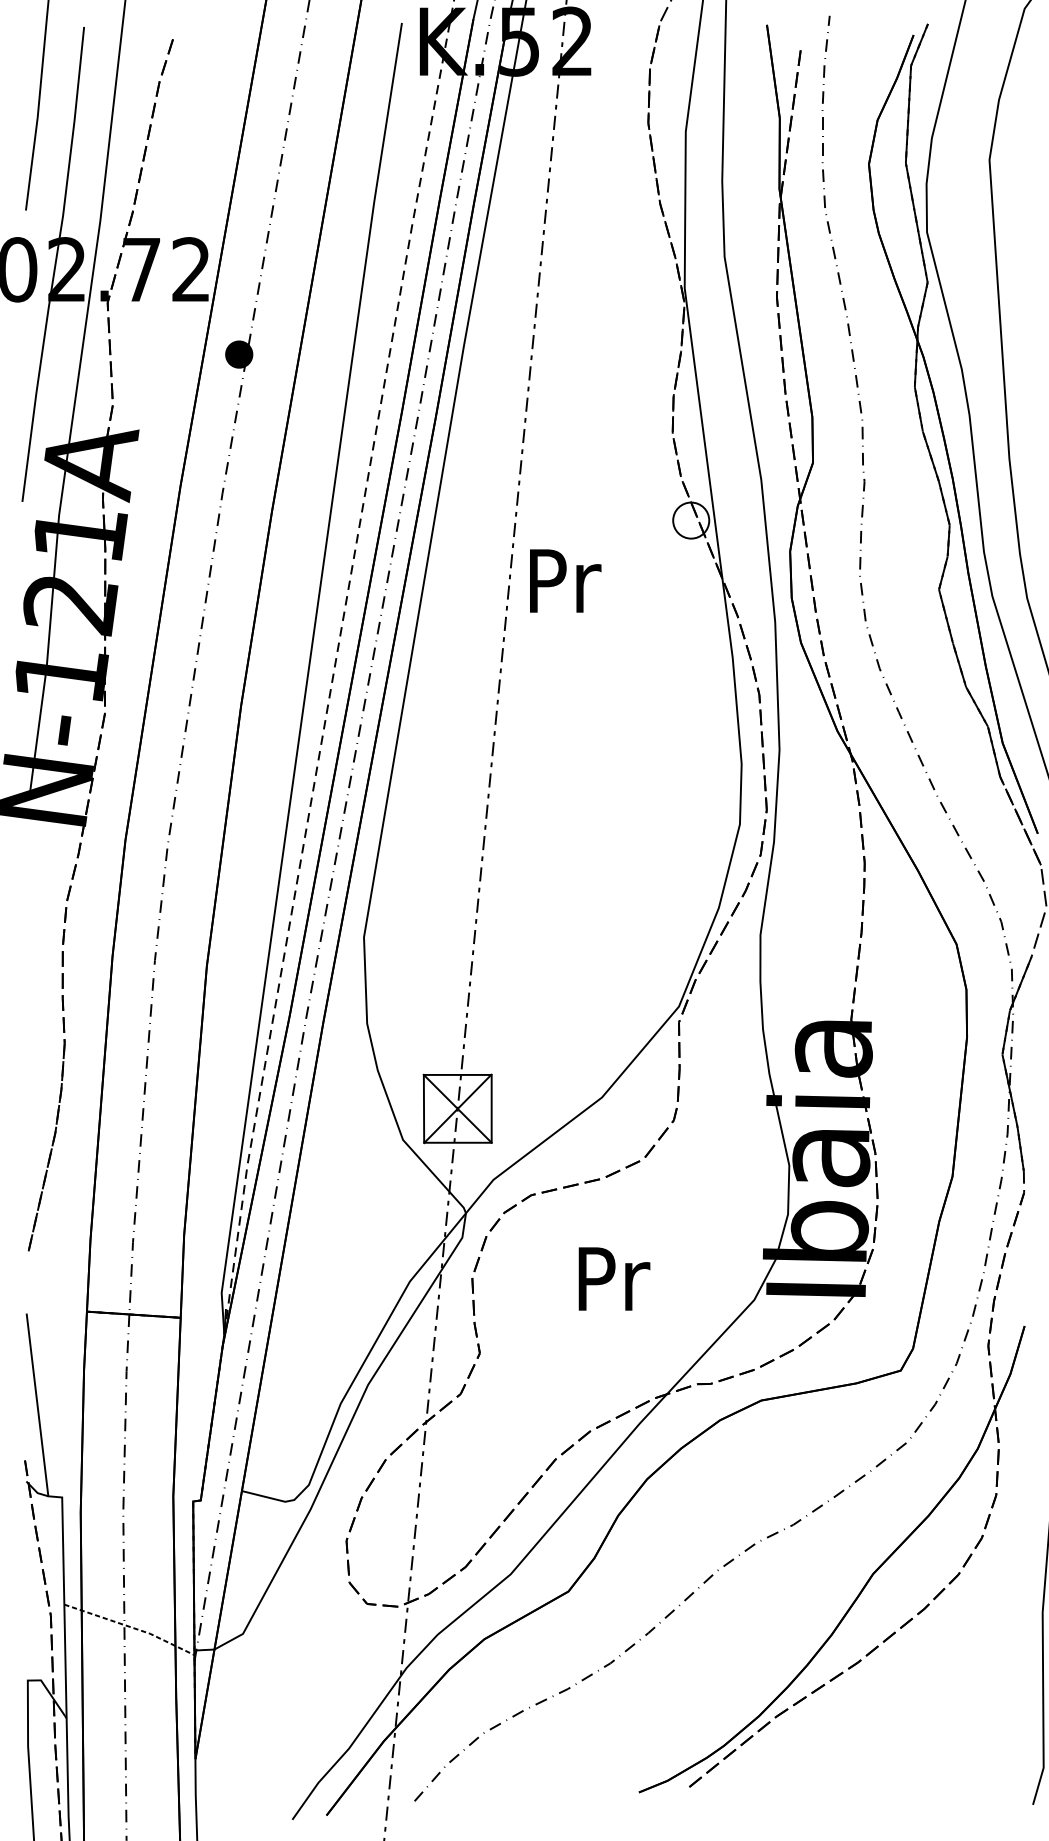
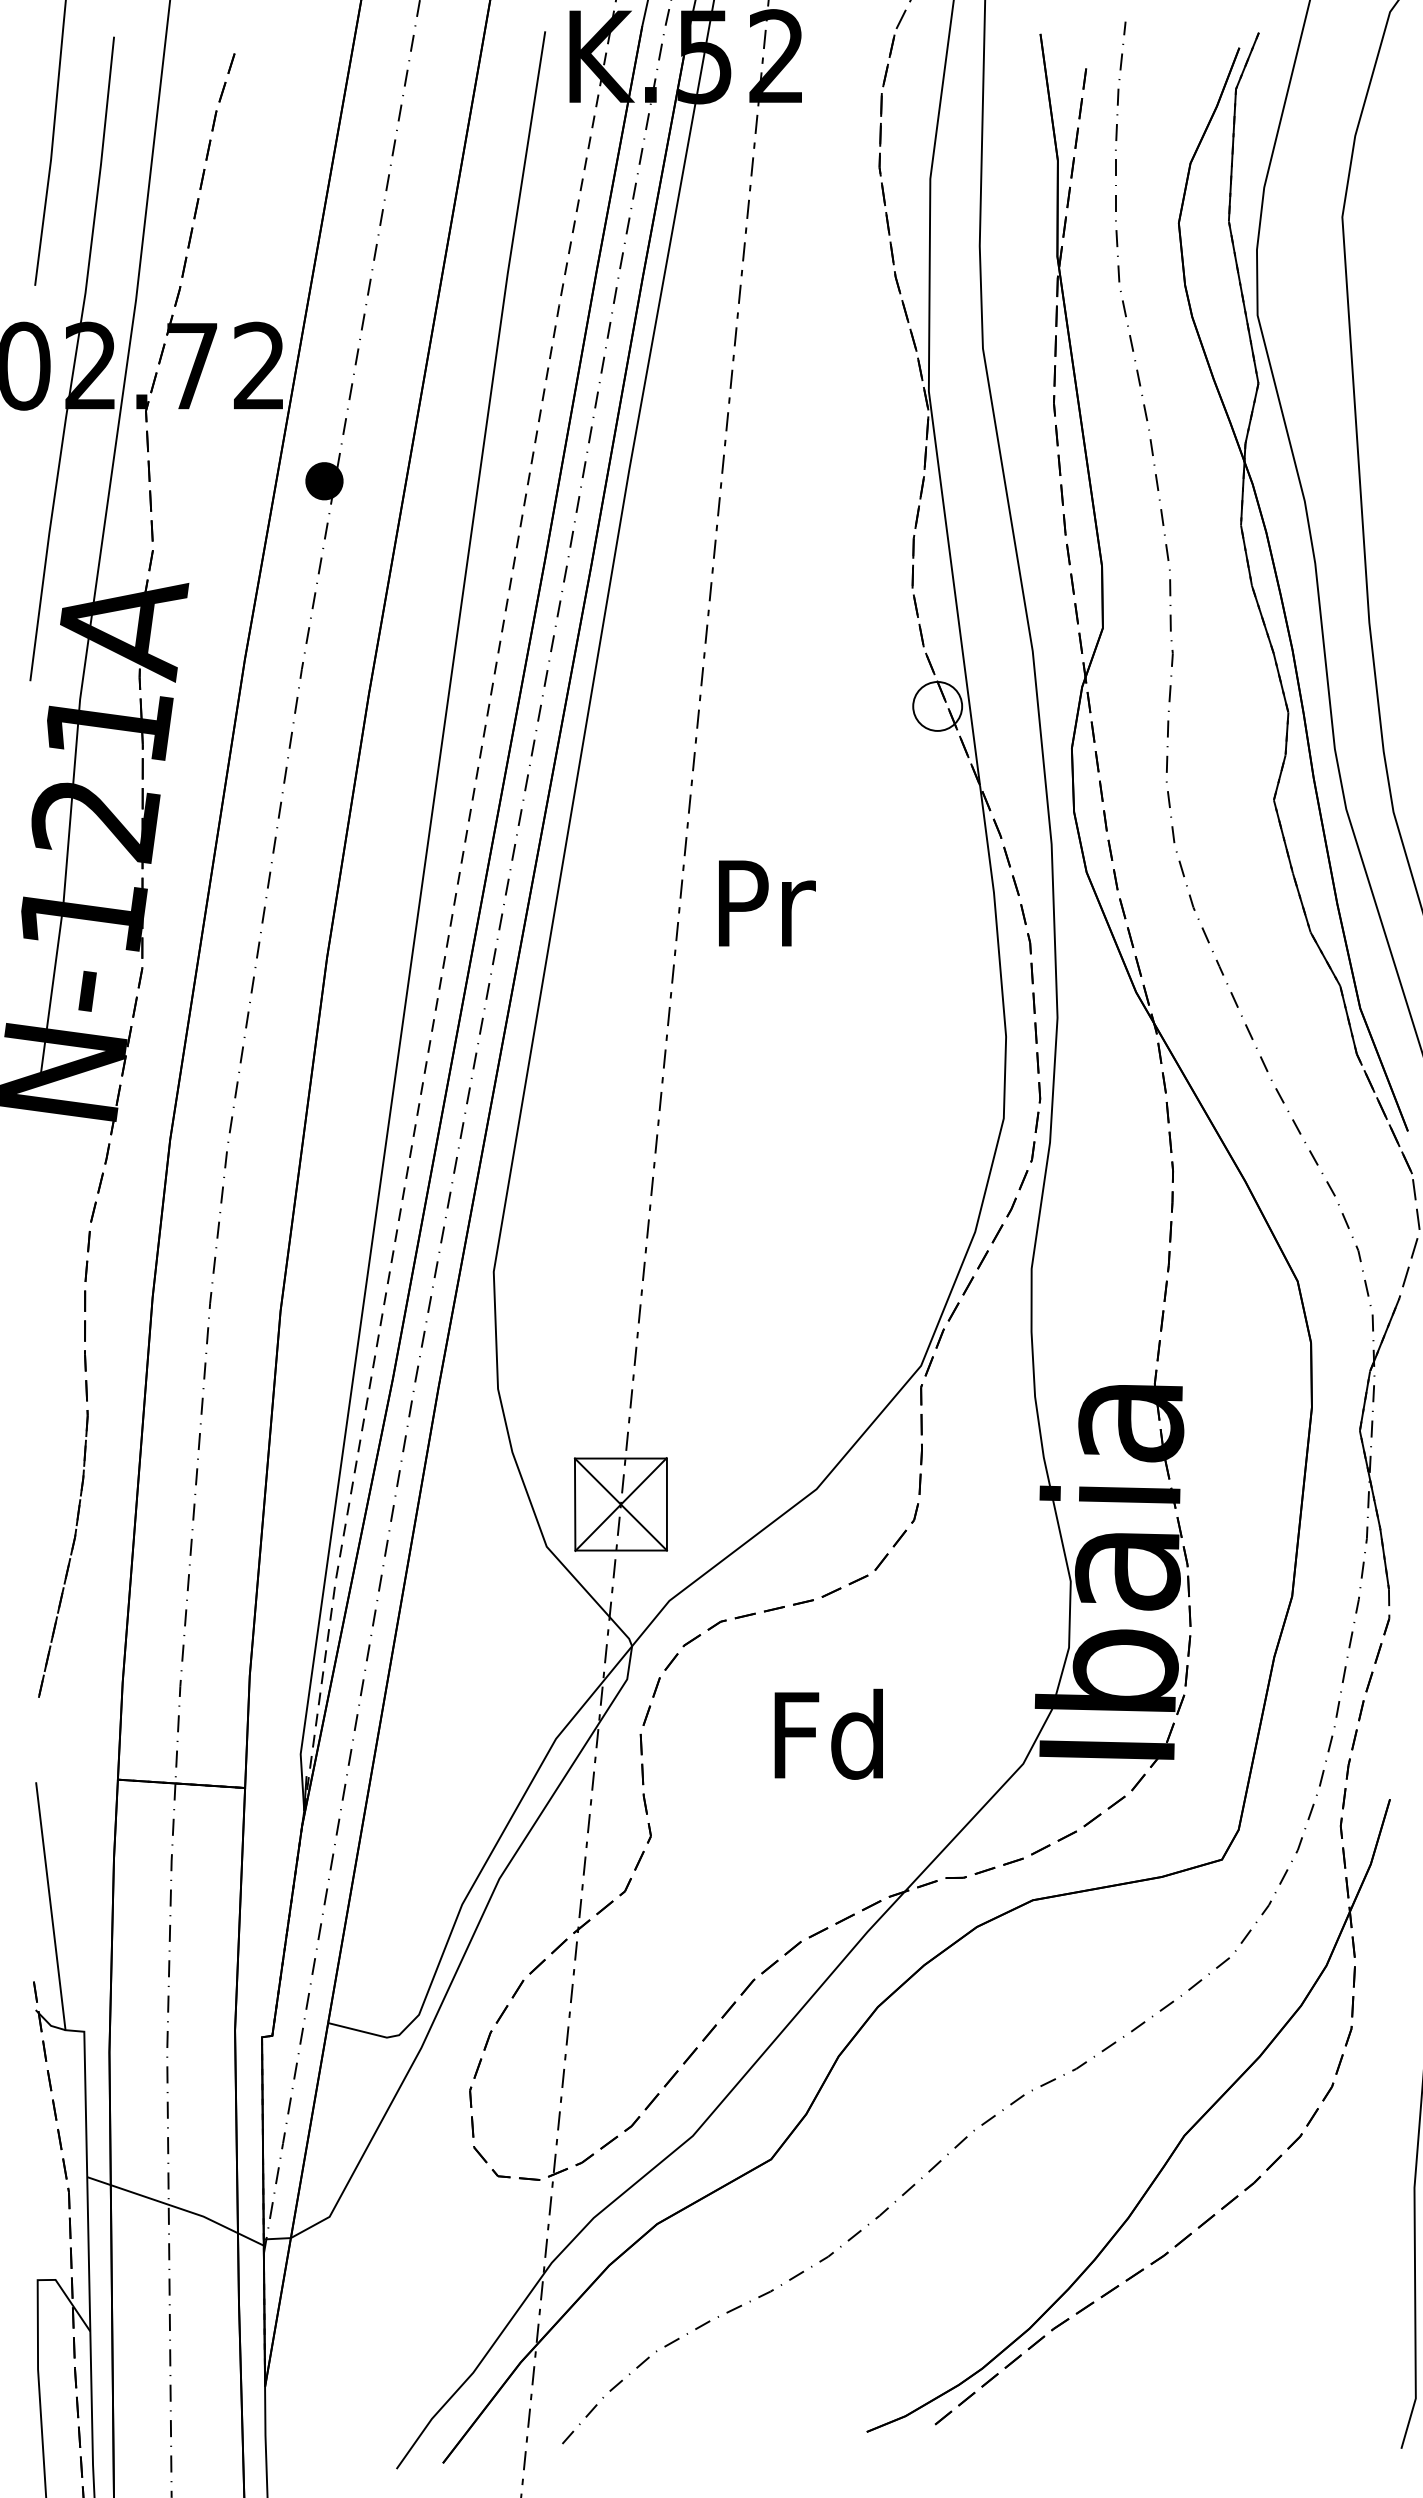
text: (565, 581) -> (767, 903), moved
text: (610, 1277) -> (828, 1733), Pr -> Fd
line: (131, 1627) -> (178, 2207), dashed -> solid

